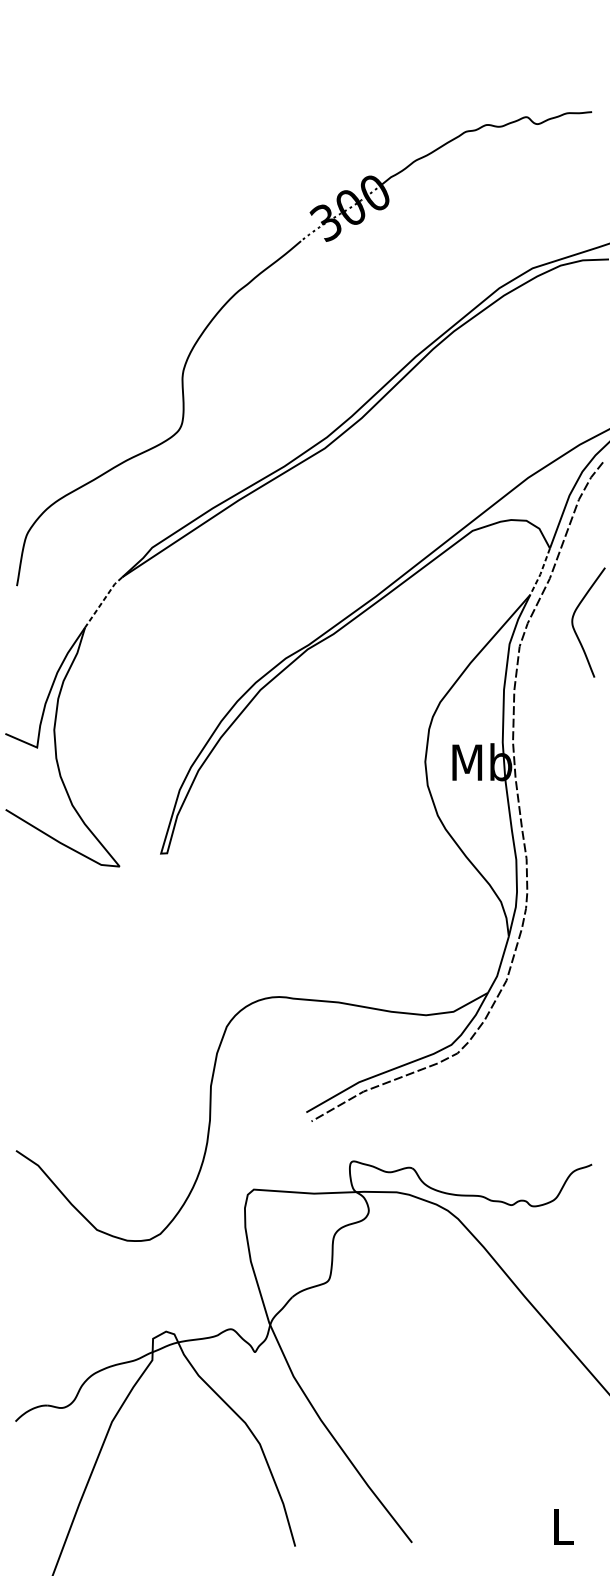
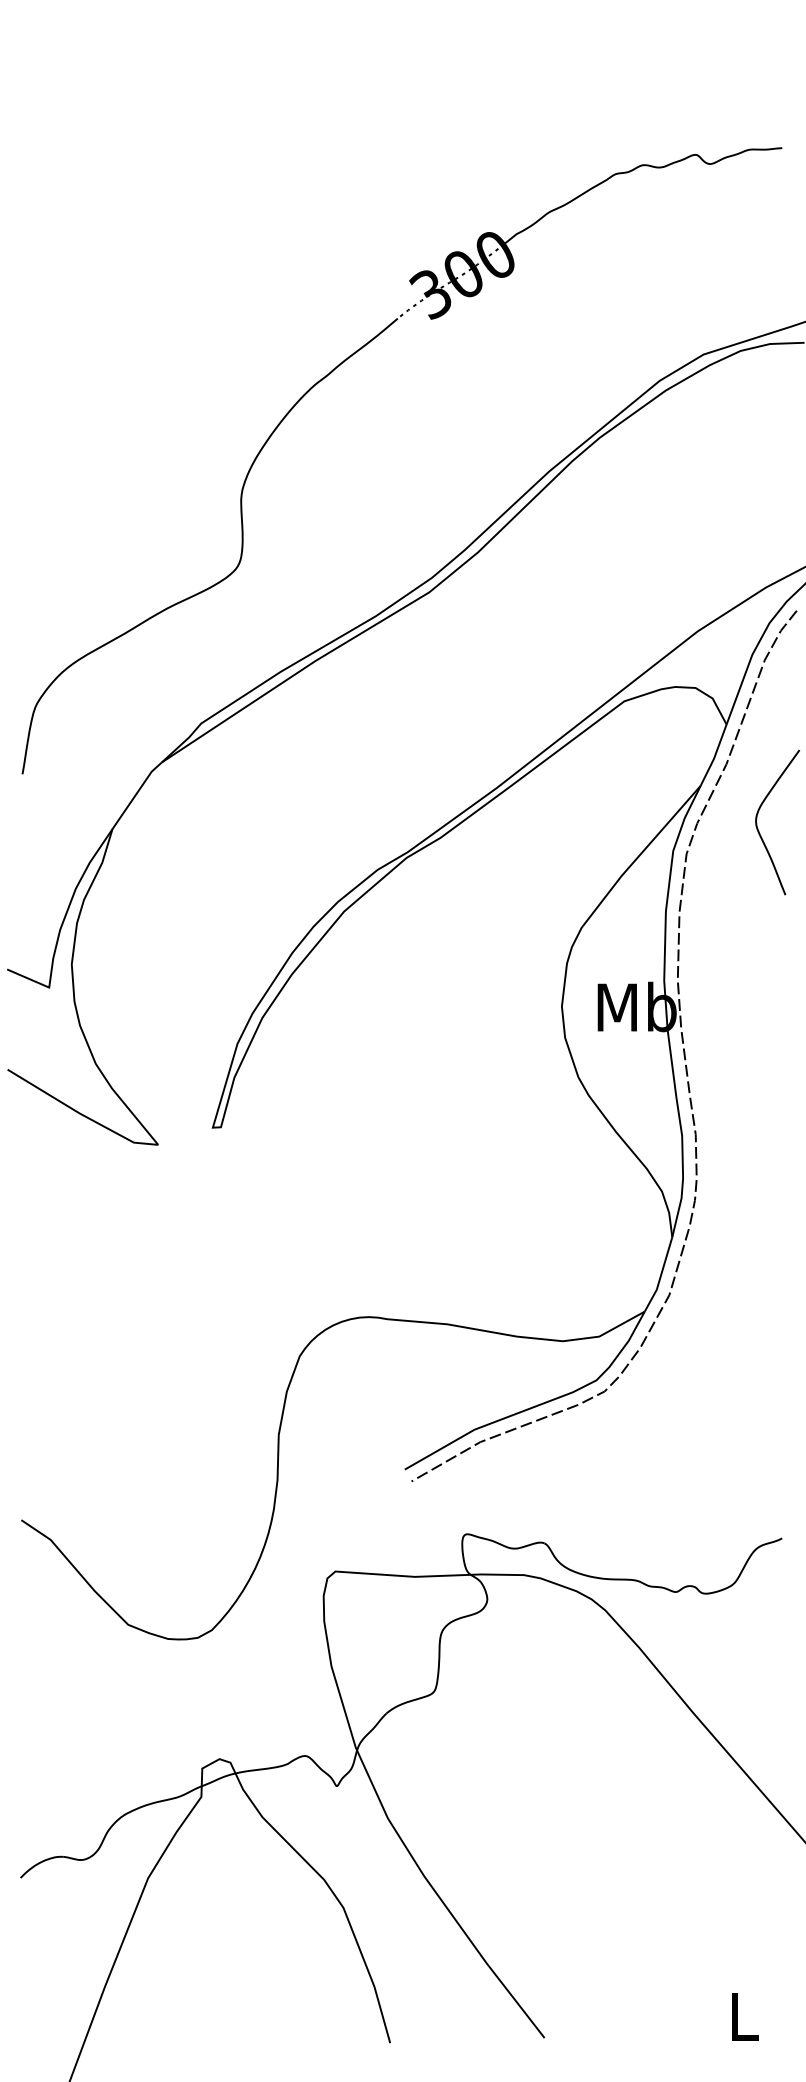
line: (540, 573) -> (714, 757), dashed -> solid
line: (103, 601) -> (136, 794), dashed -> solid

